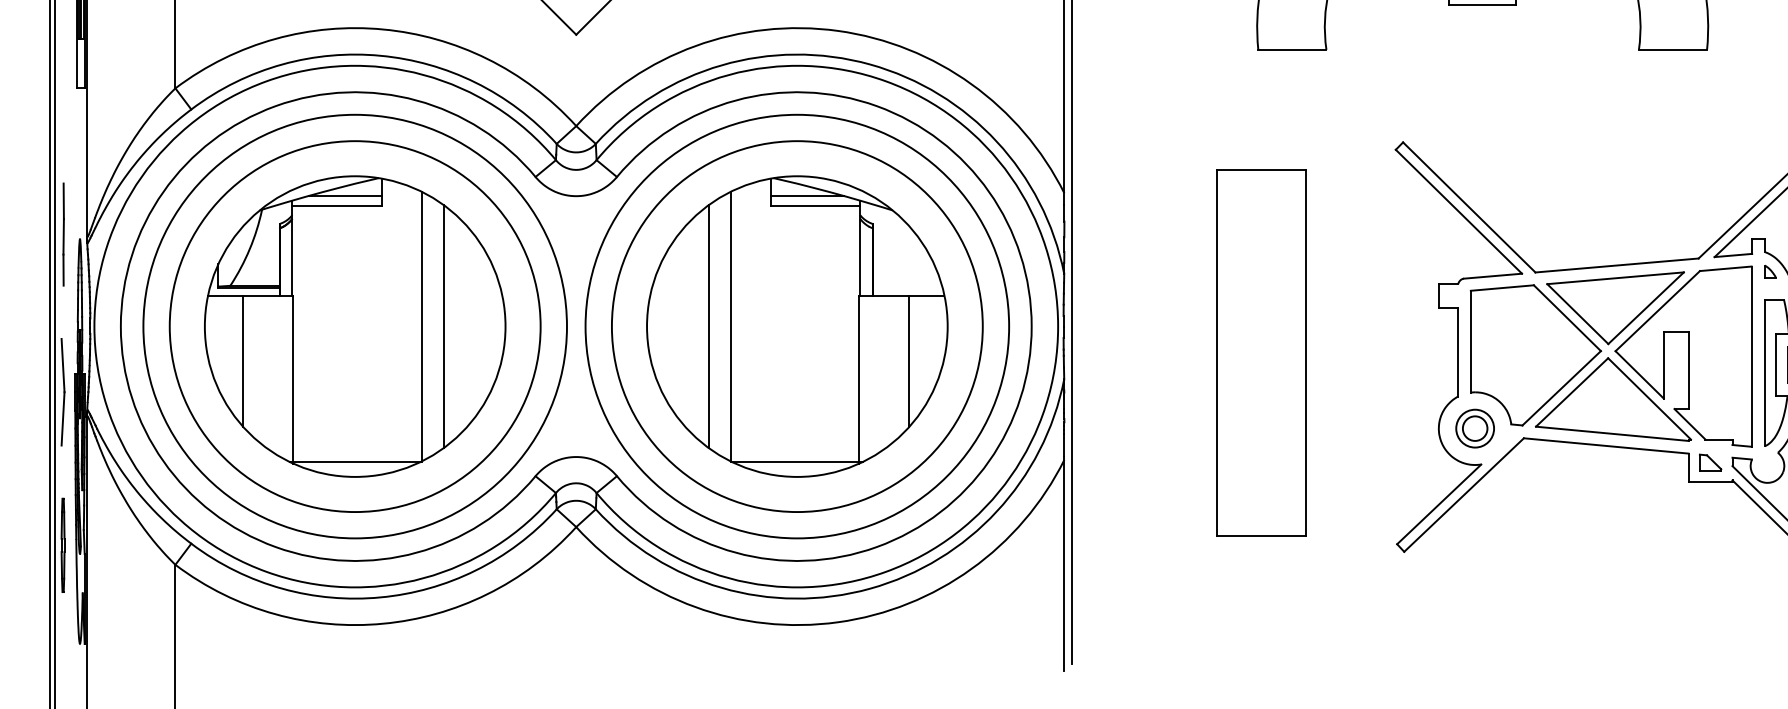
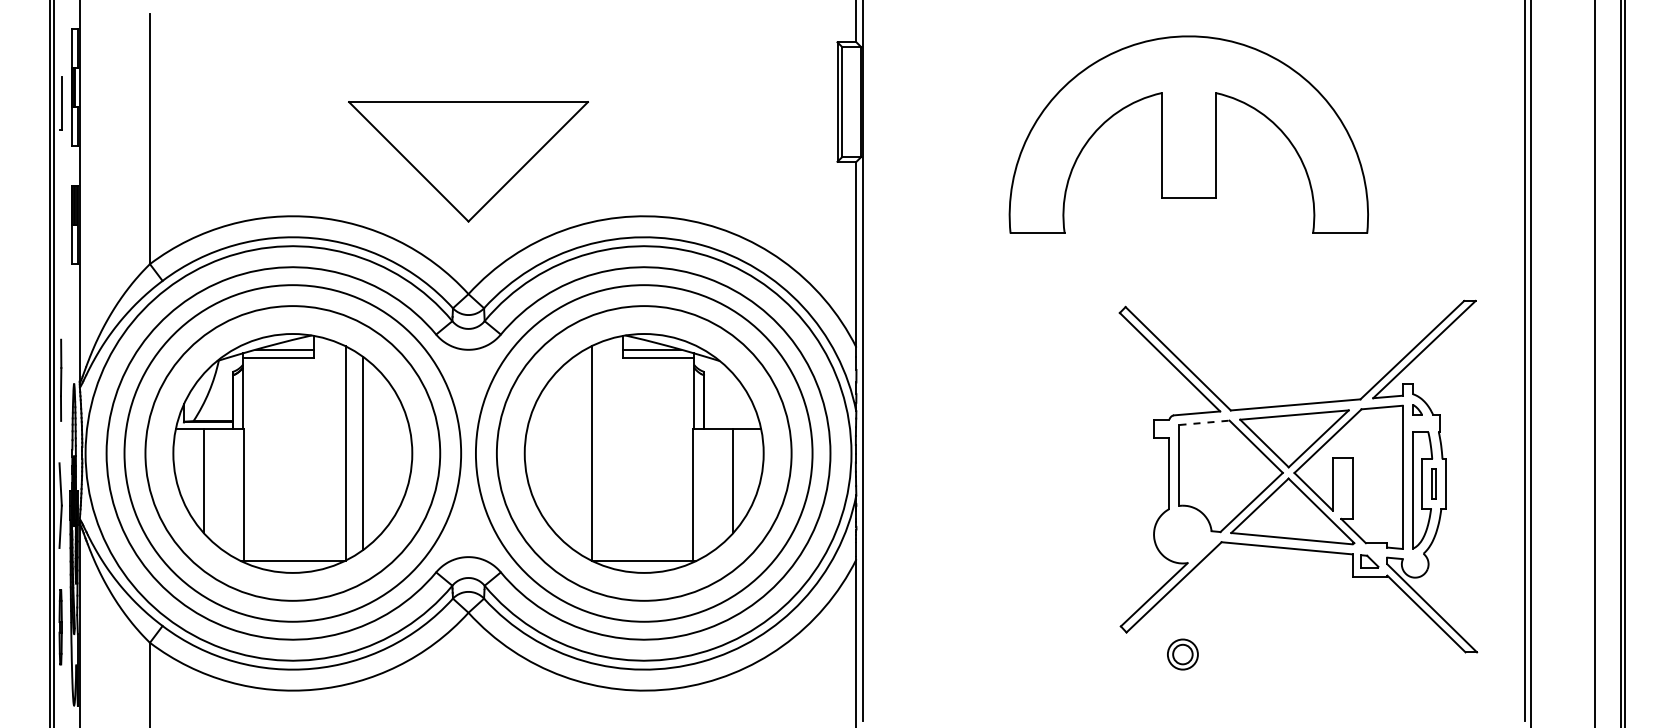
line: (1503, 287) -> (1205, 422), solid -> dashed
line: (708, 326) -> (573, 453), removed
part: (1262, 353) -> (1013, 474), removed
part: (1474, 428) -> (1182, 654), moved

